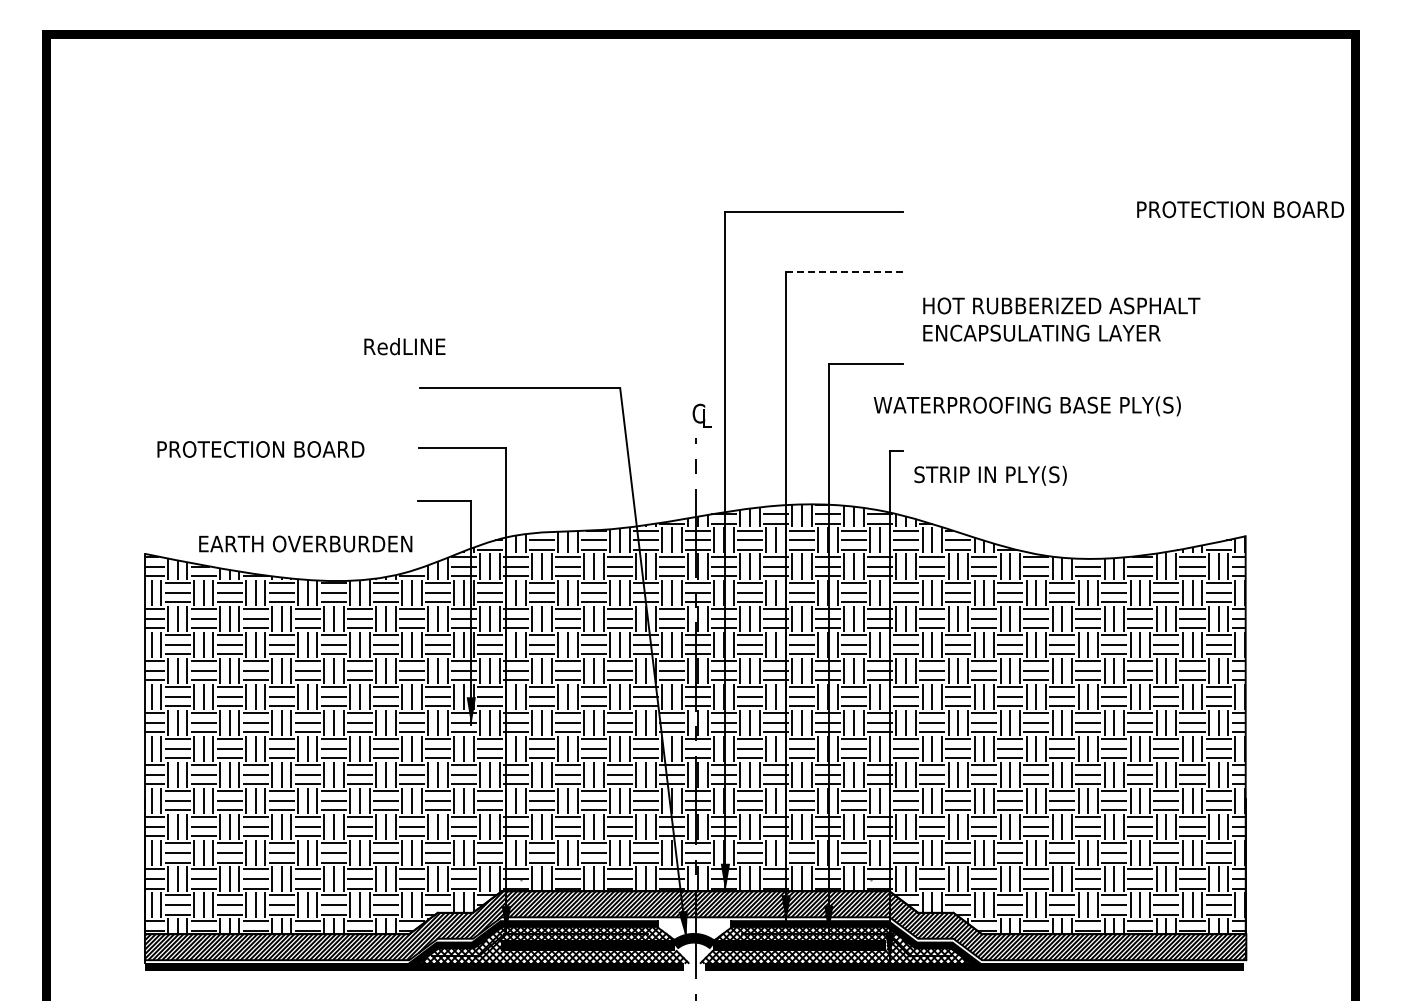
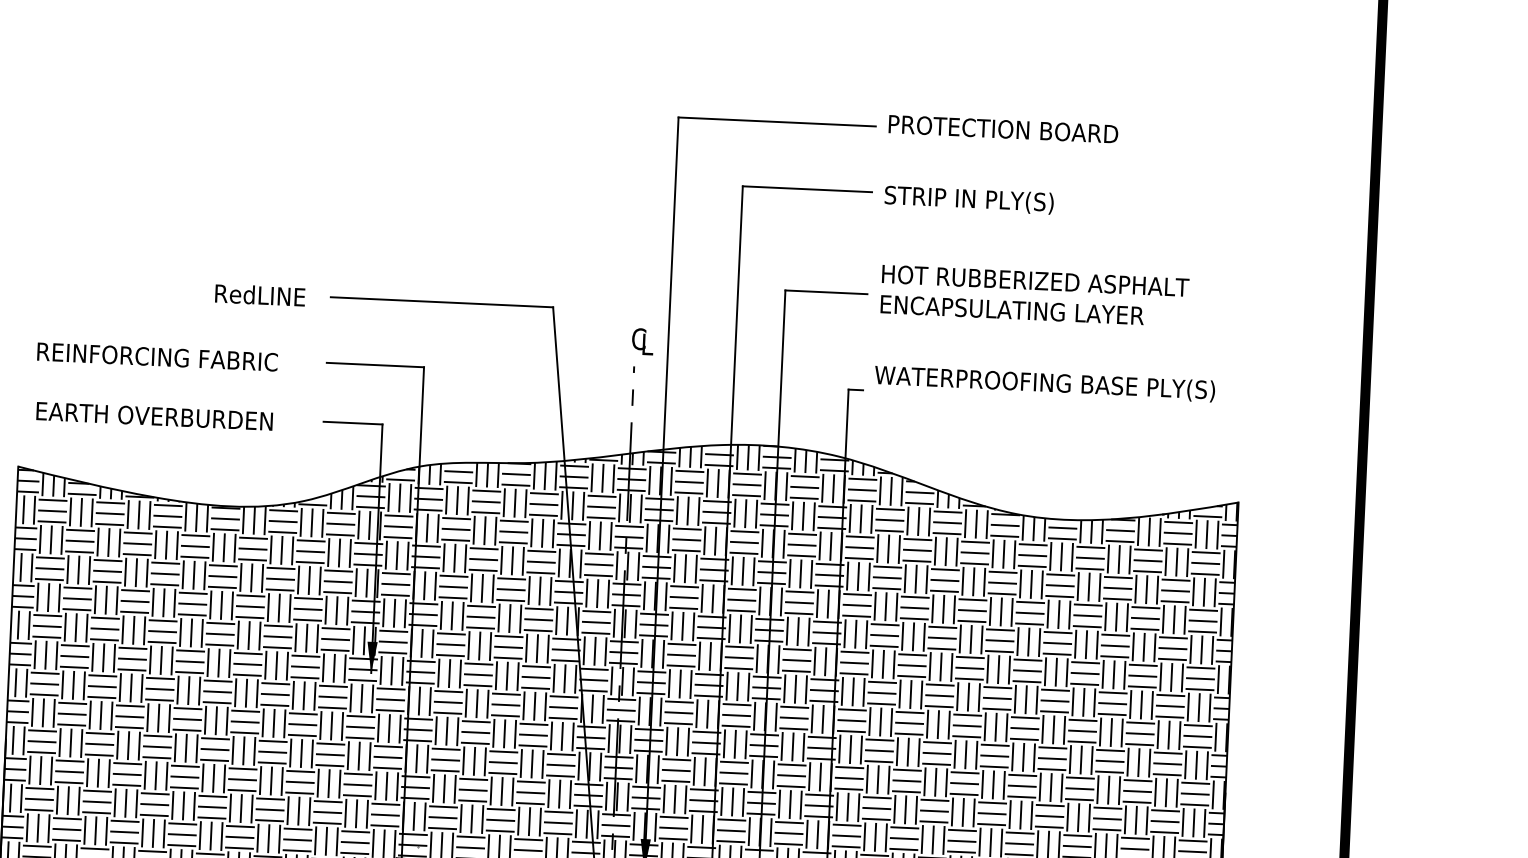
text: (1240, 209) -> (1003, 129), moved
line: (844, 271) -> (807, 188), dashed -> solid
text: (1061, 319) -> (1034, 295), moved
text: (404, 346) -> (259, 295), moved
text: (1026, 406) -> (1043, 384), moved
text: (266, 449) -> (158, 357), PROTECTION BOARD -> REINFORCING FABRIC
text: (990, 475) -> (969, 199), moved
text: (305, 543) -> (154, 415), moved

